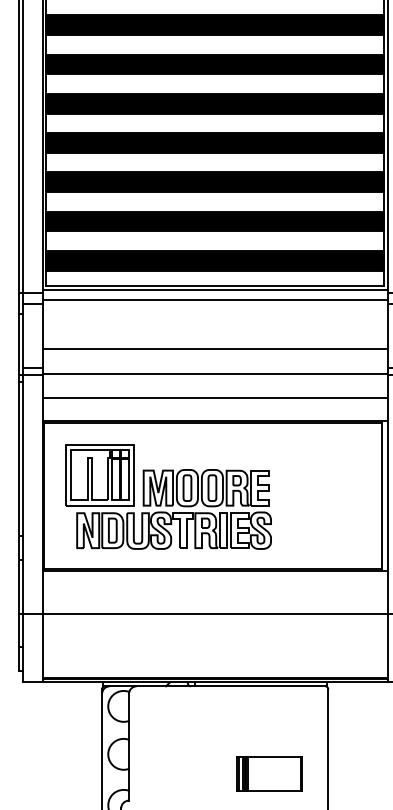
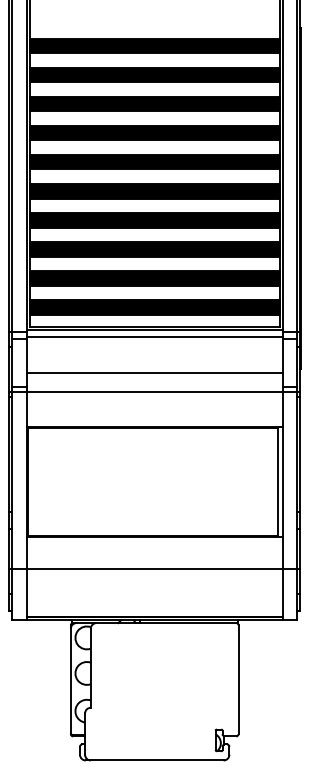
line: (214, 398) -> (154, 409), removed
part: (167, 496) -> (119, 482), removed
part: (268, 774) -> (194, 688), removed

